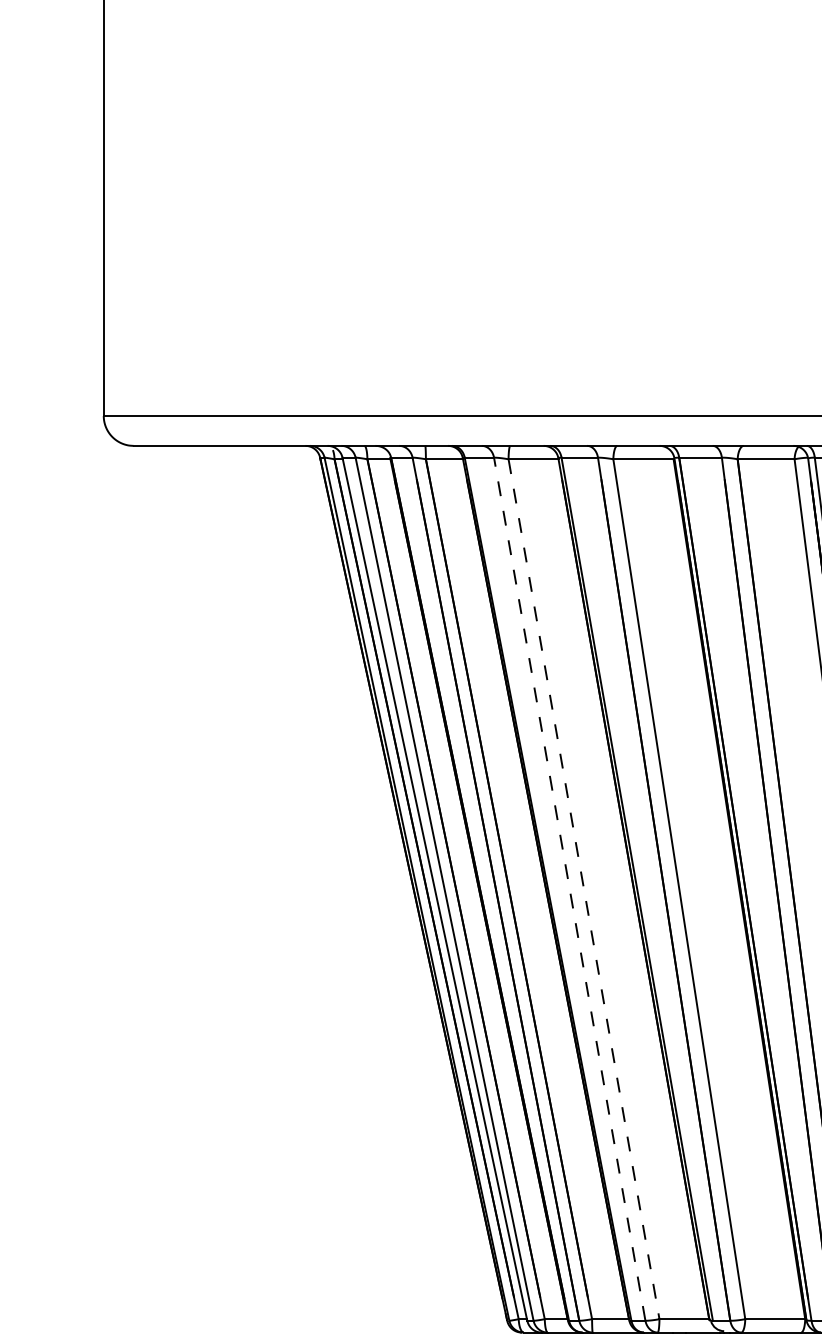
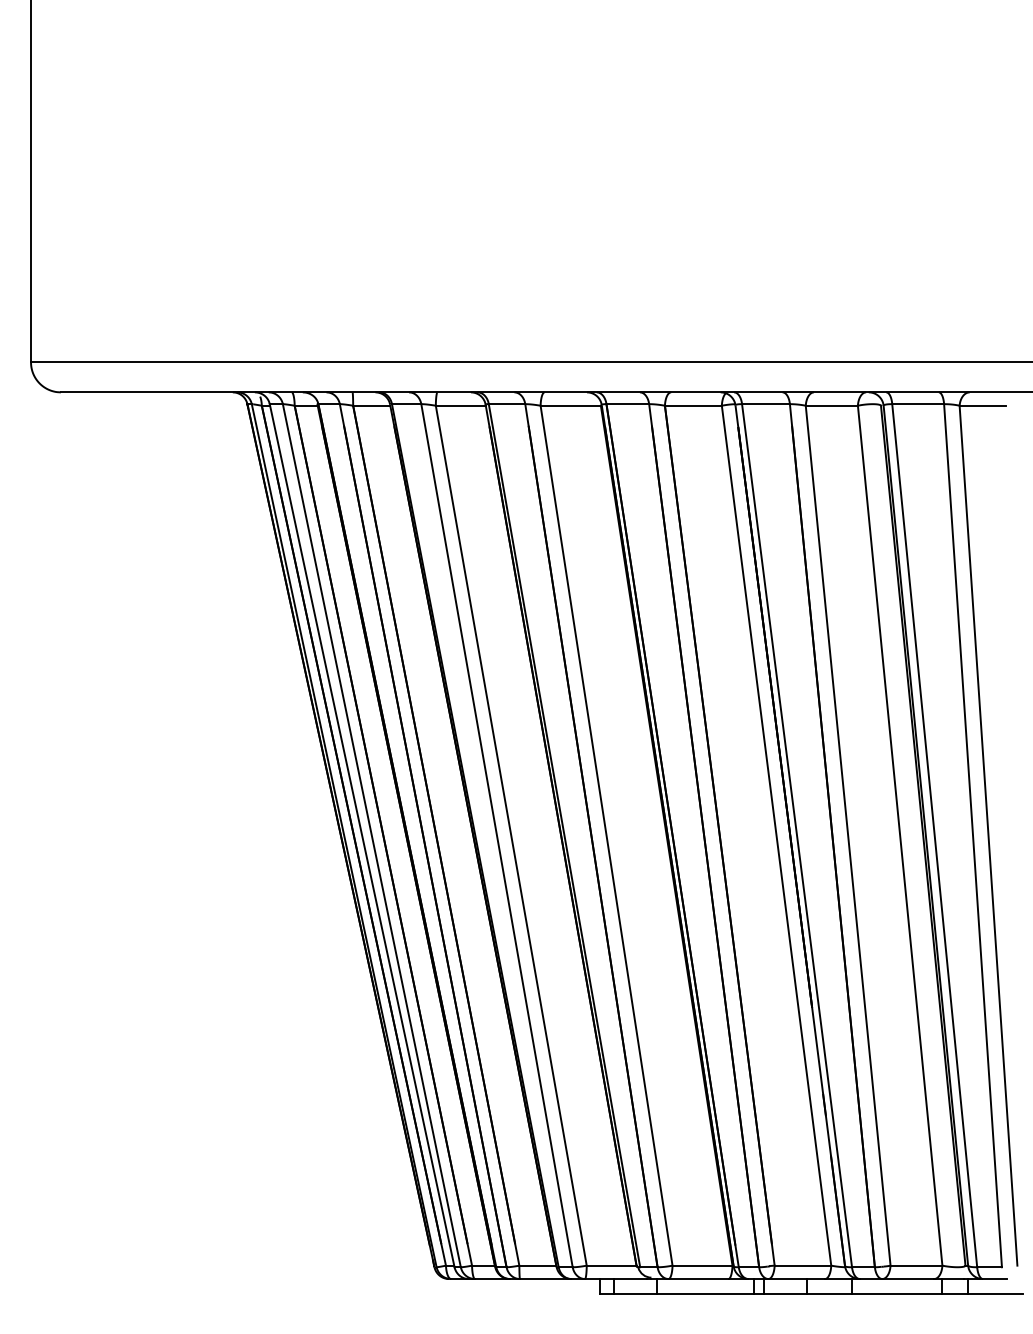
line: (569, 889) -> (496, 835), dashed -> solid
line: (584, 889) -> (511, 835), dashed -> solid

